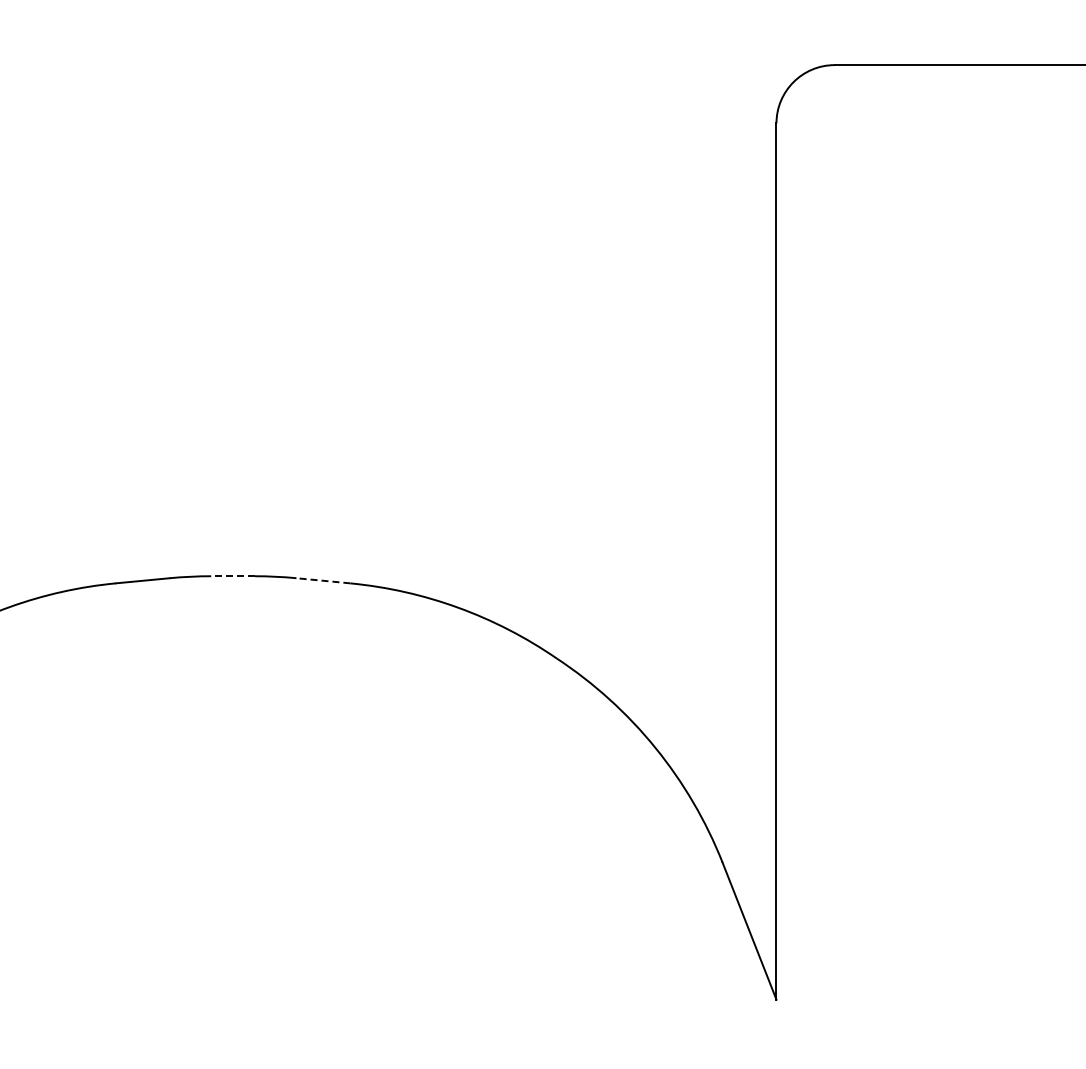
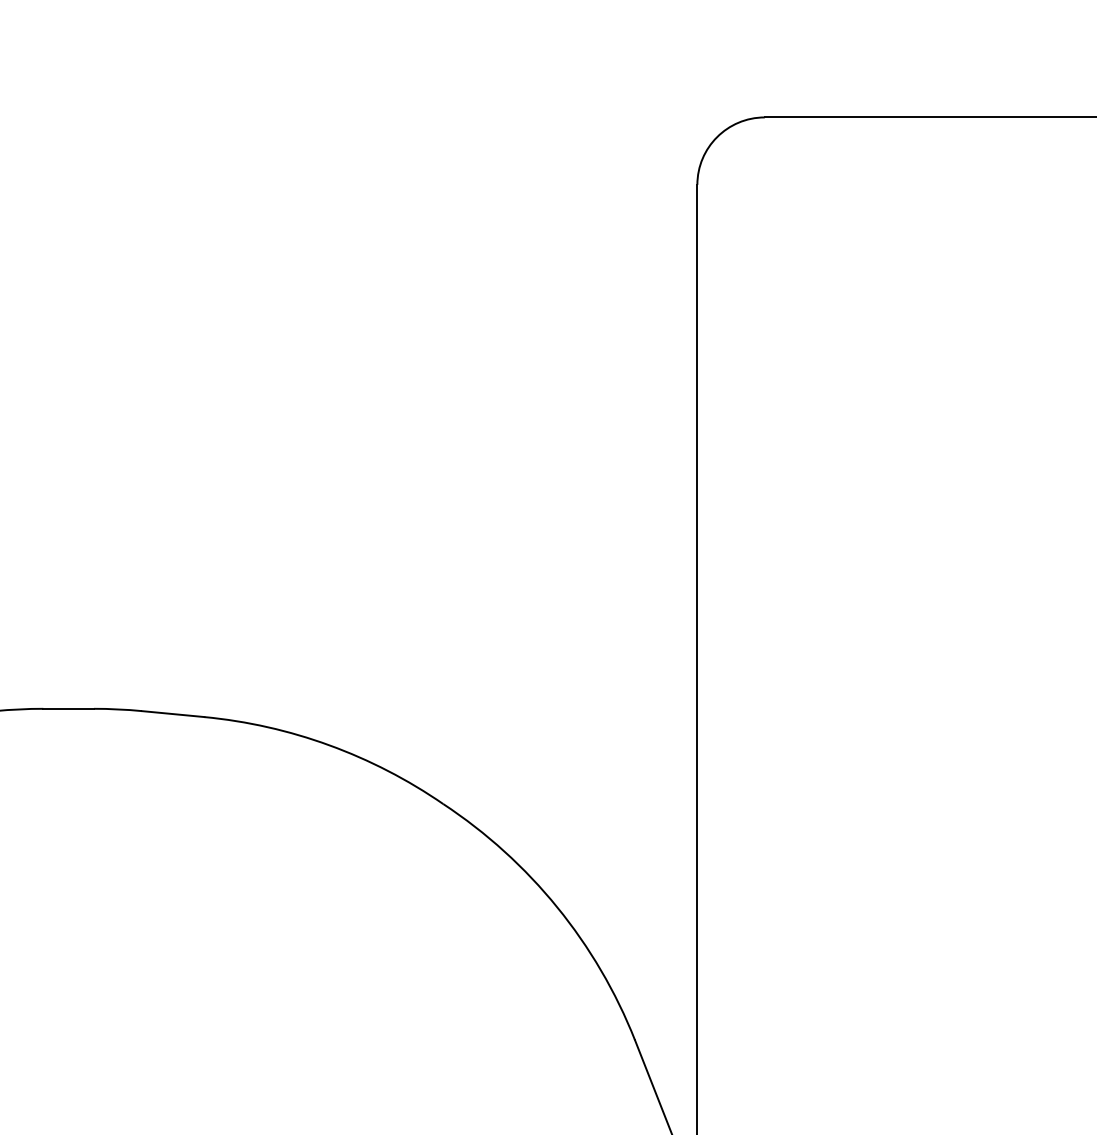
line: (233, 576) -> (69, 709), dashed -> solid
line: (322, 580) -> (172, 713), dashed -> solid

